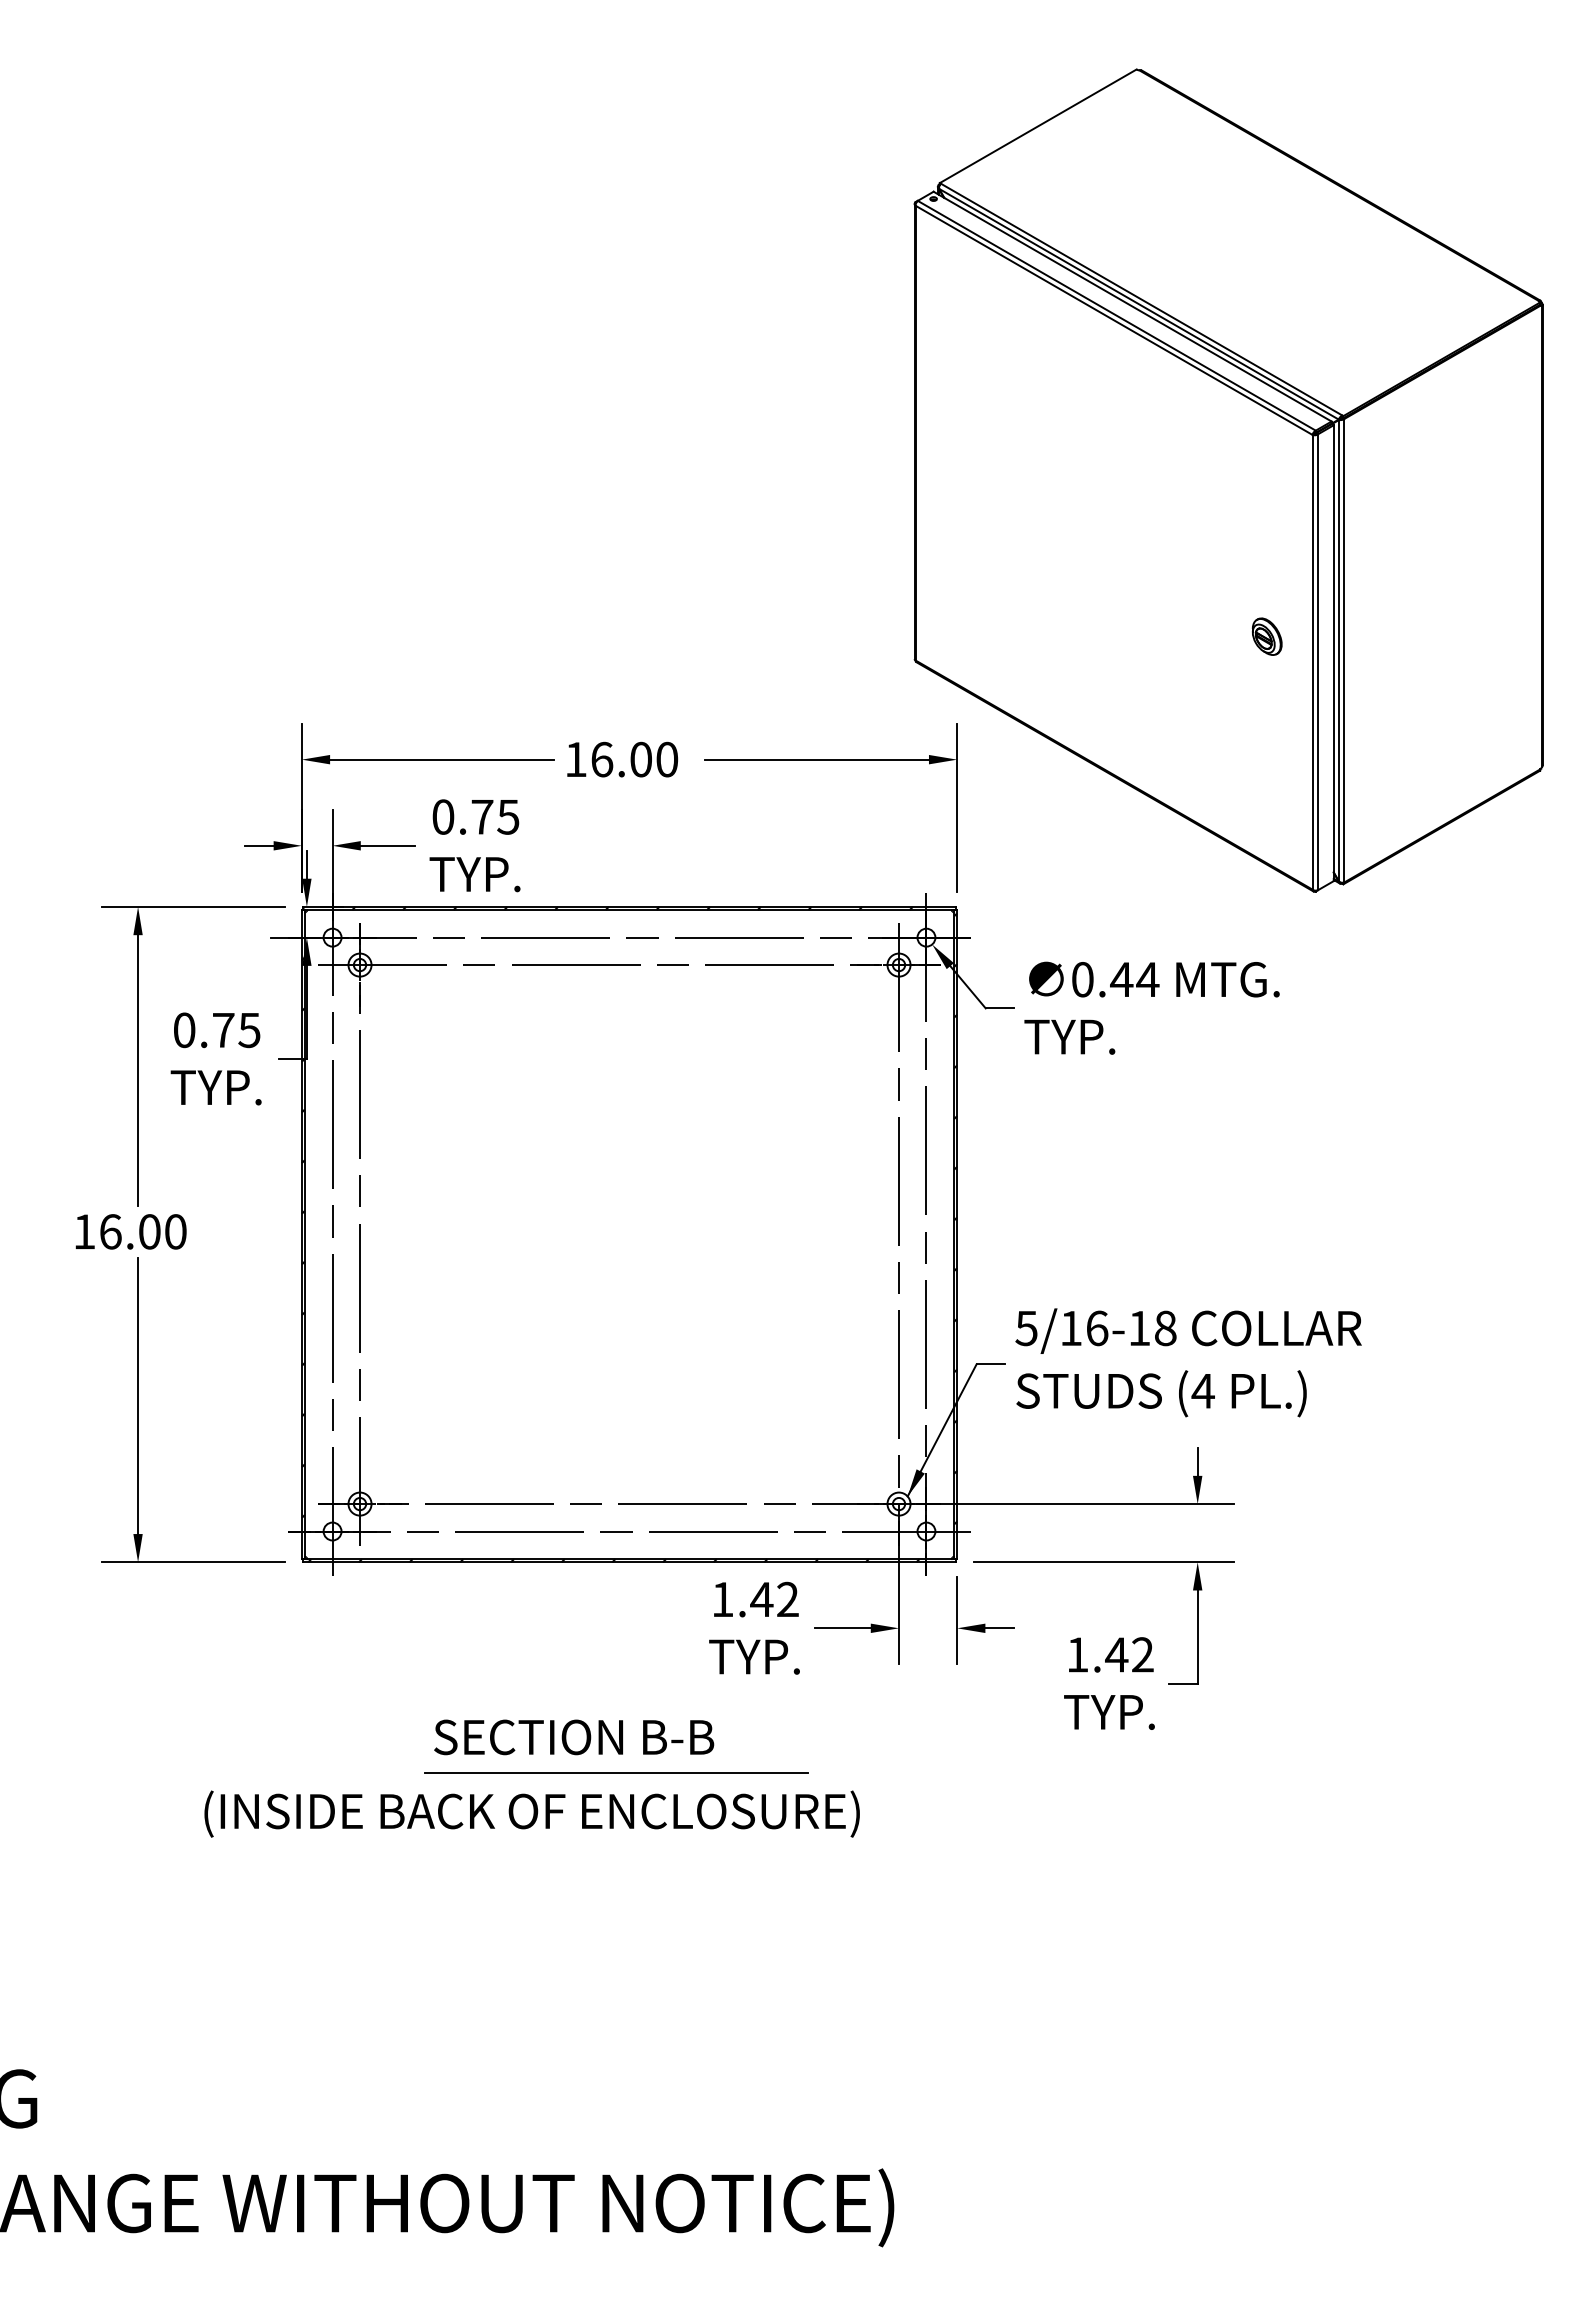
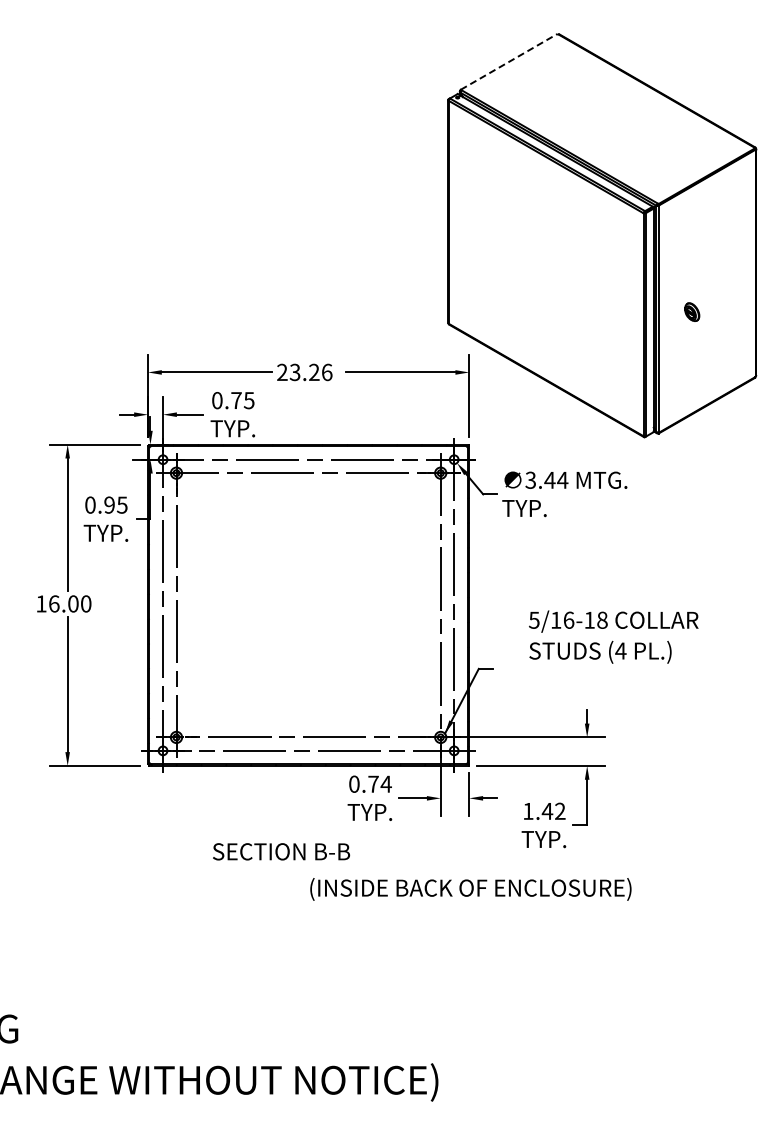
line: (1039, 125) -> (509, 61), solid -> dashed
part: (1267, 635) -> (692, 311), moved
text: (621, 759) -> (304, 372), 16.00 -> 23.26
text: (1082, 977) -> (530, 479), 0.44 -> 3.44
text: (223, 1028) -> (109, 504), 0.75 -> 0.95
text: (1188, 1361) -> (613, 636), moved
text: (755, 1598) -> (370, 783), 1.42 -> 0.74
line: (617, 1773) -> (302, 869), removed
text: (531, 1814) -> (470, 889), moved

